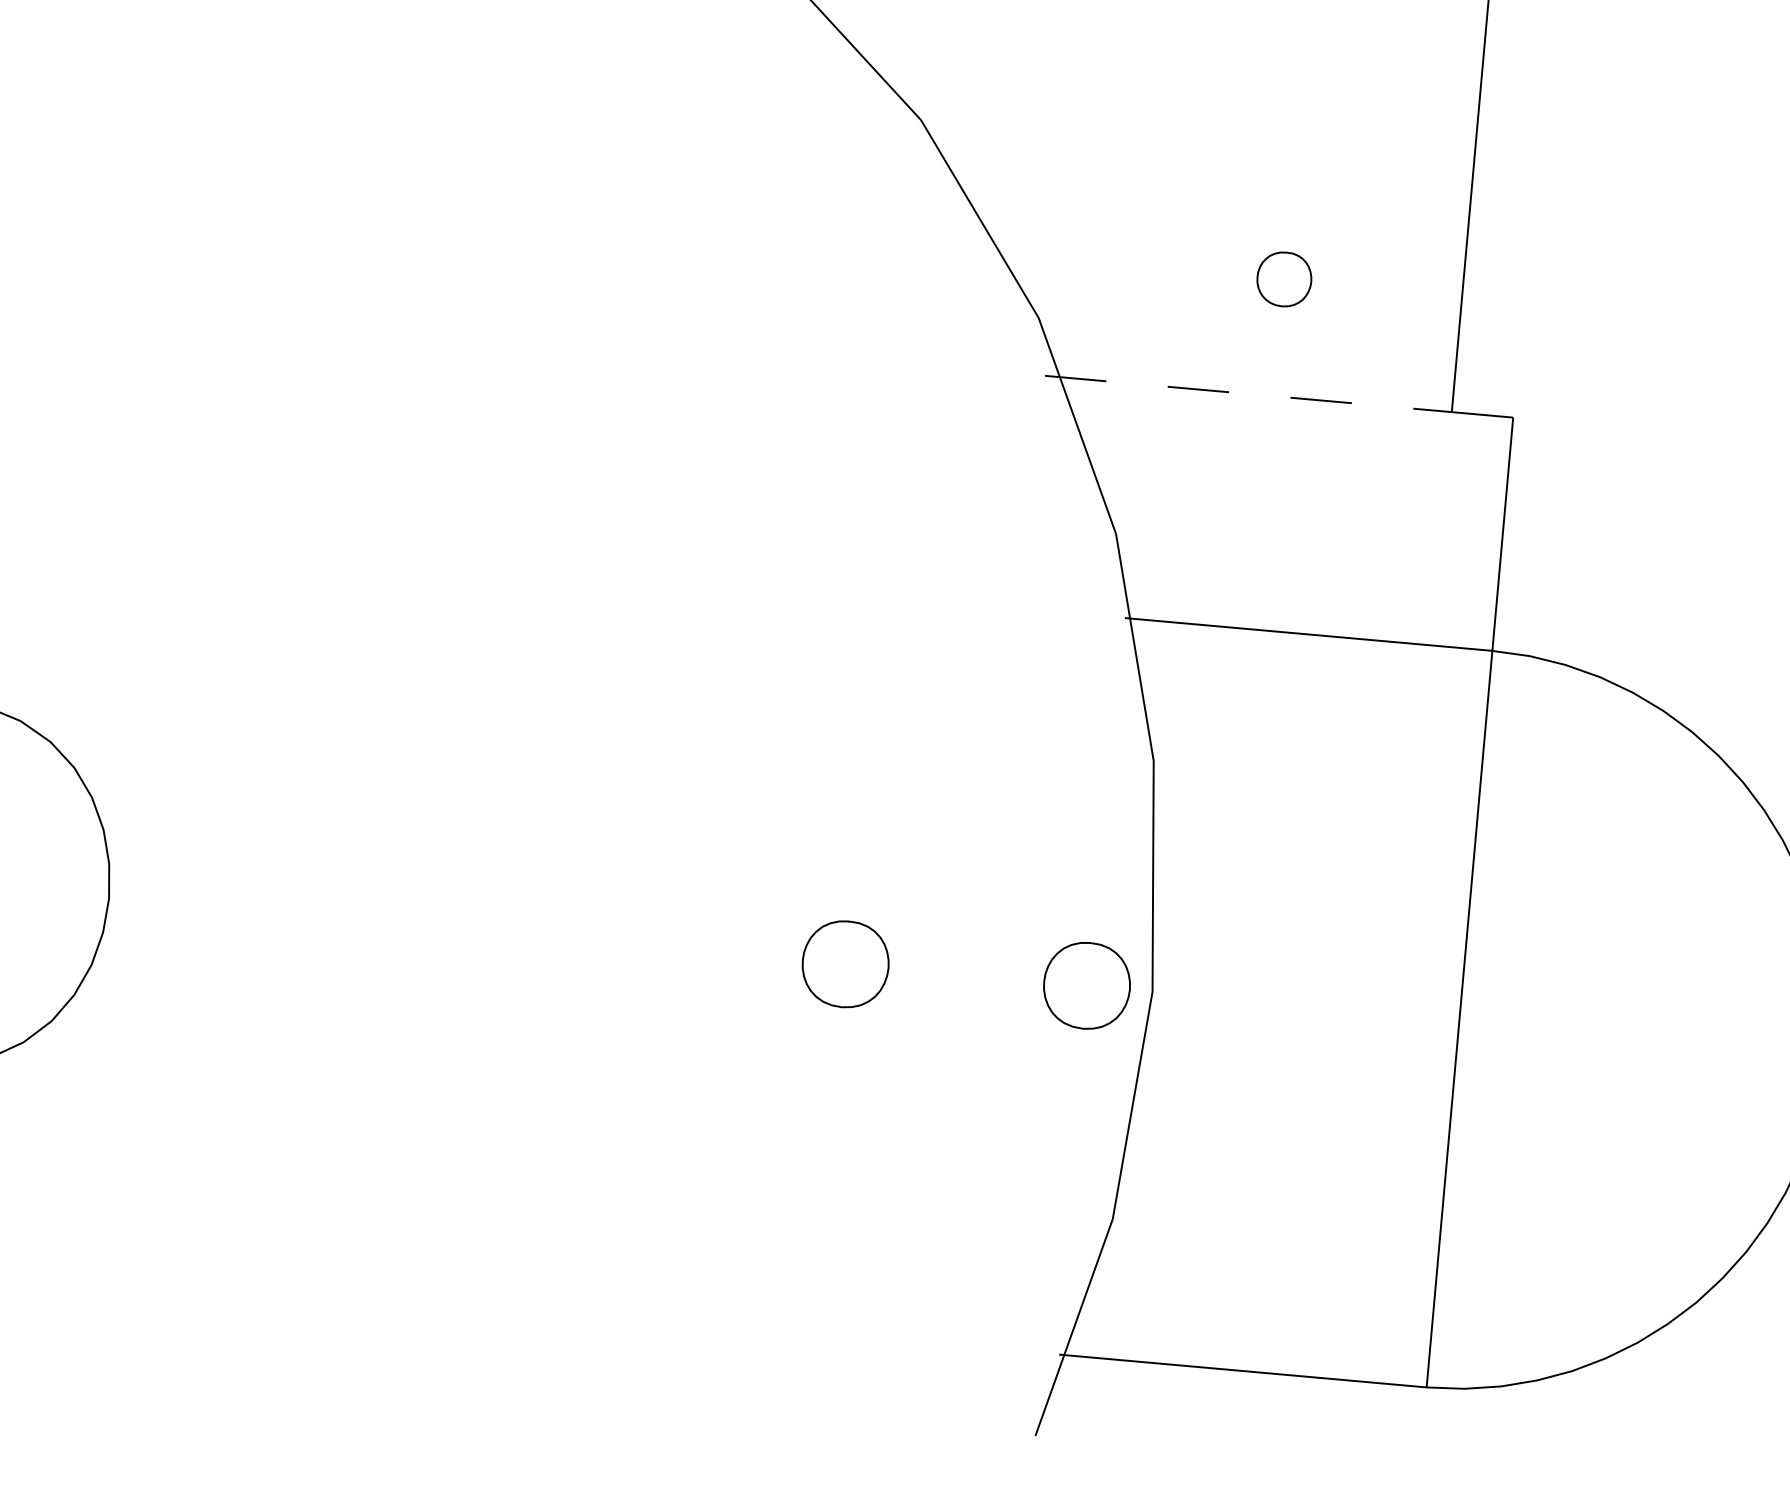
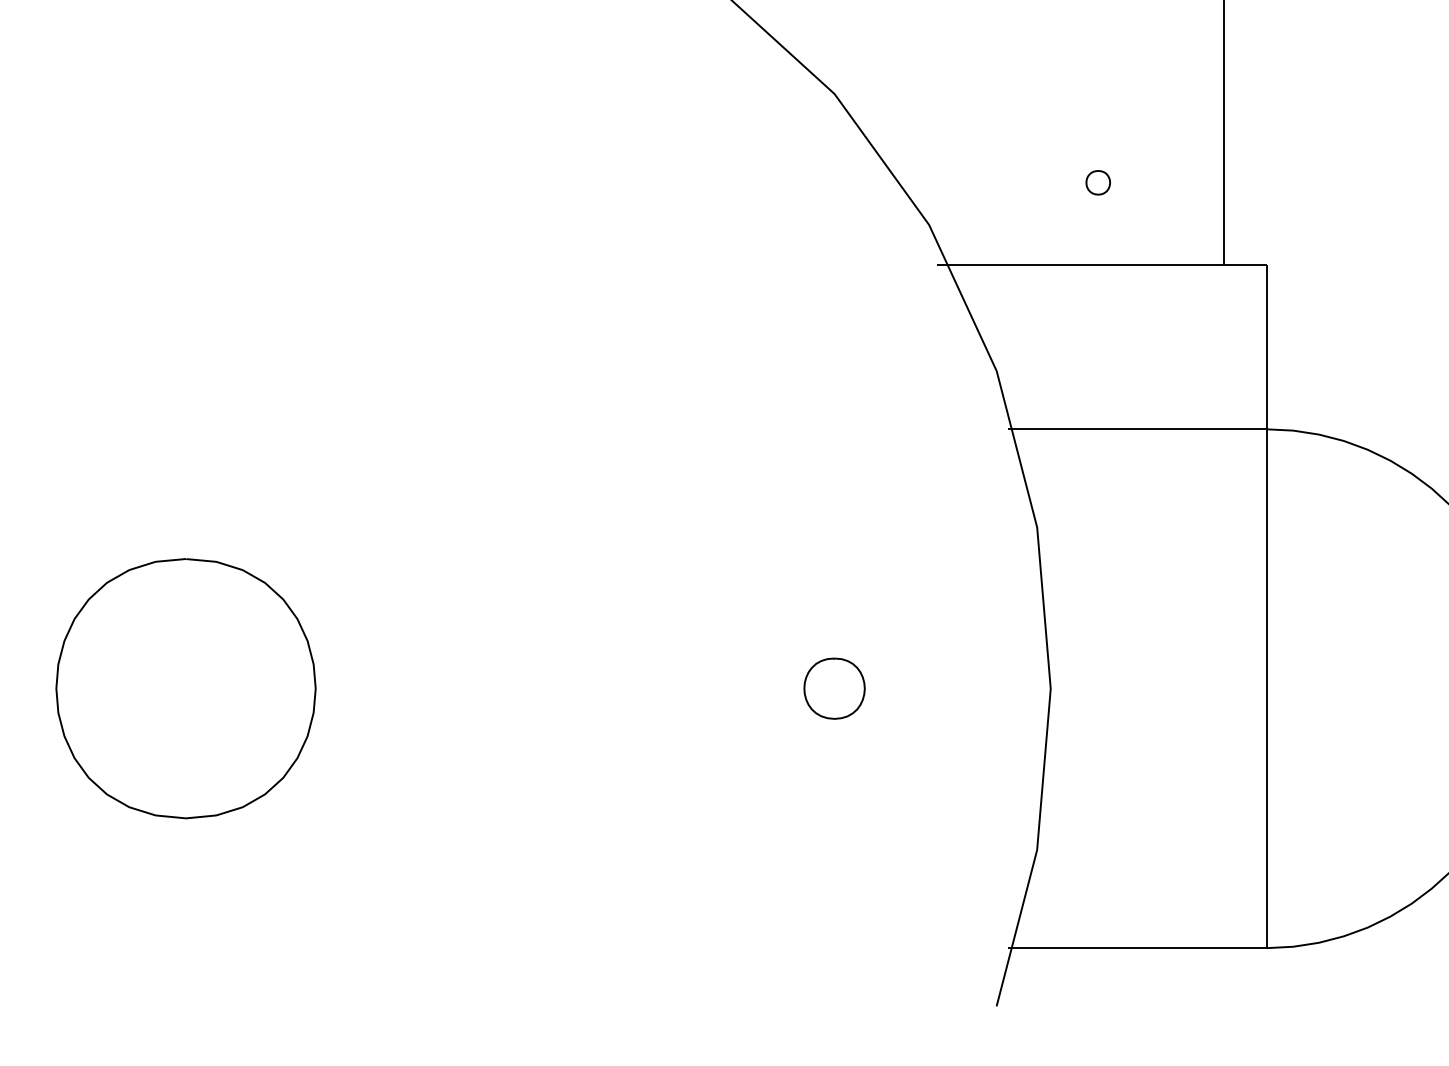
part: (1283, 279) -> (1097, 182), size x0.62
line: (1248, 394) -> (1080, 265), dashed -> solid
part: (1086, 985) -> (1004, 688), removed

